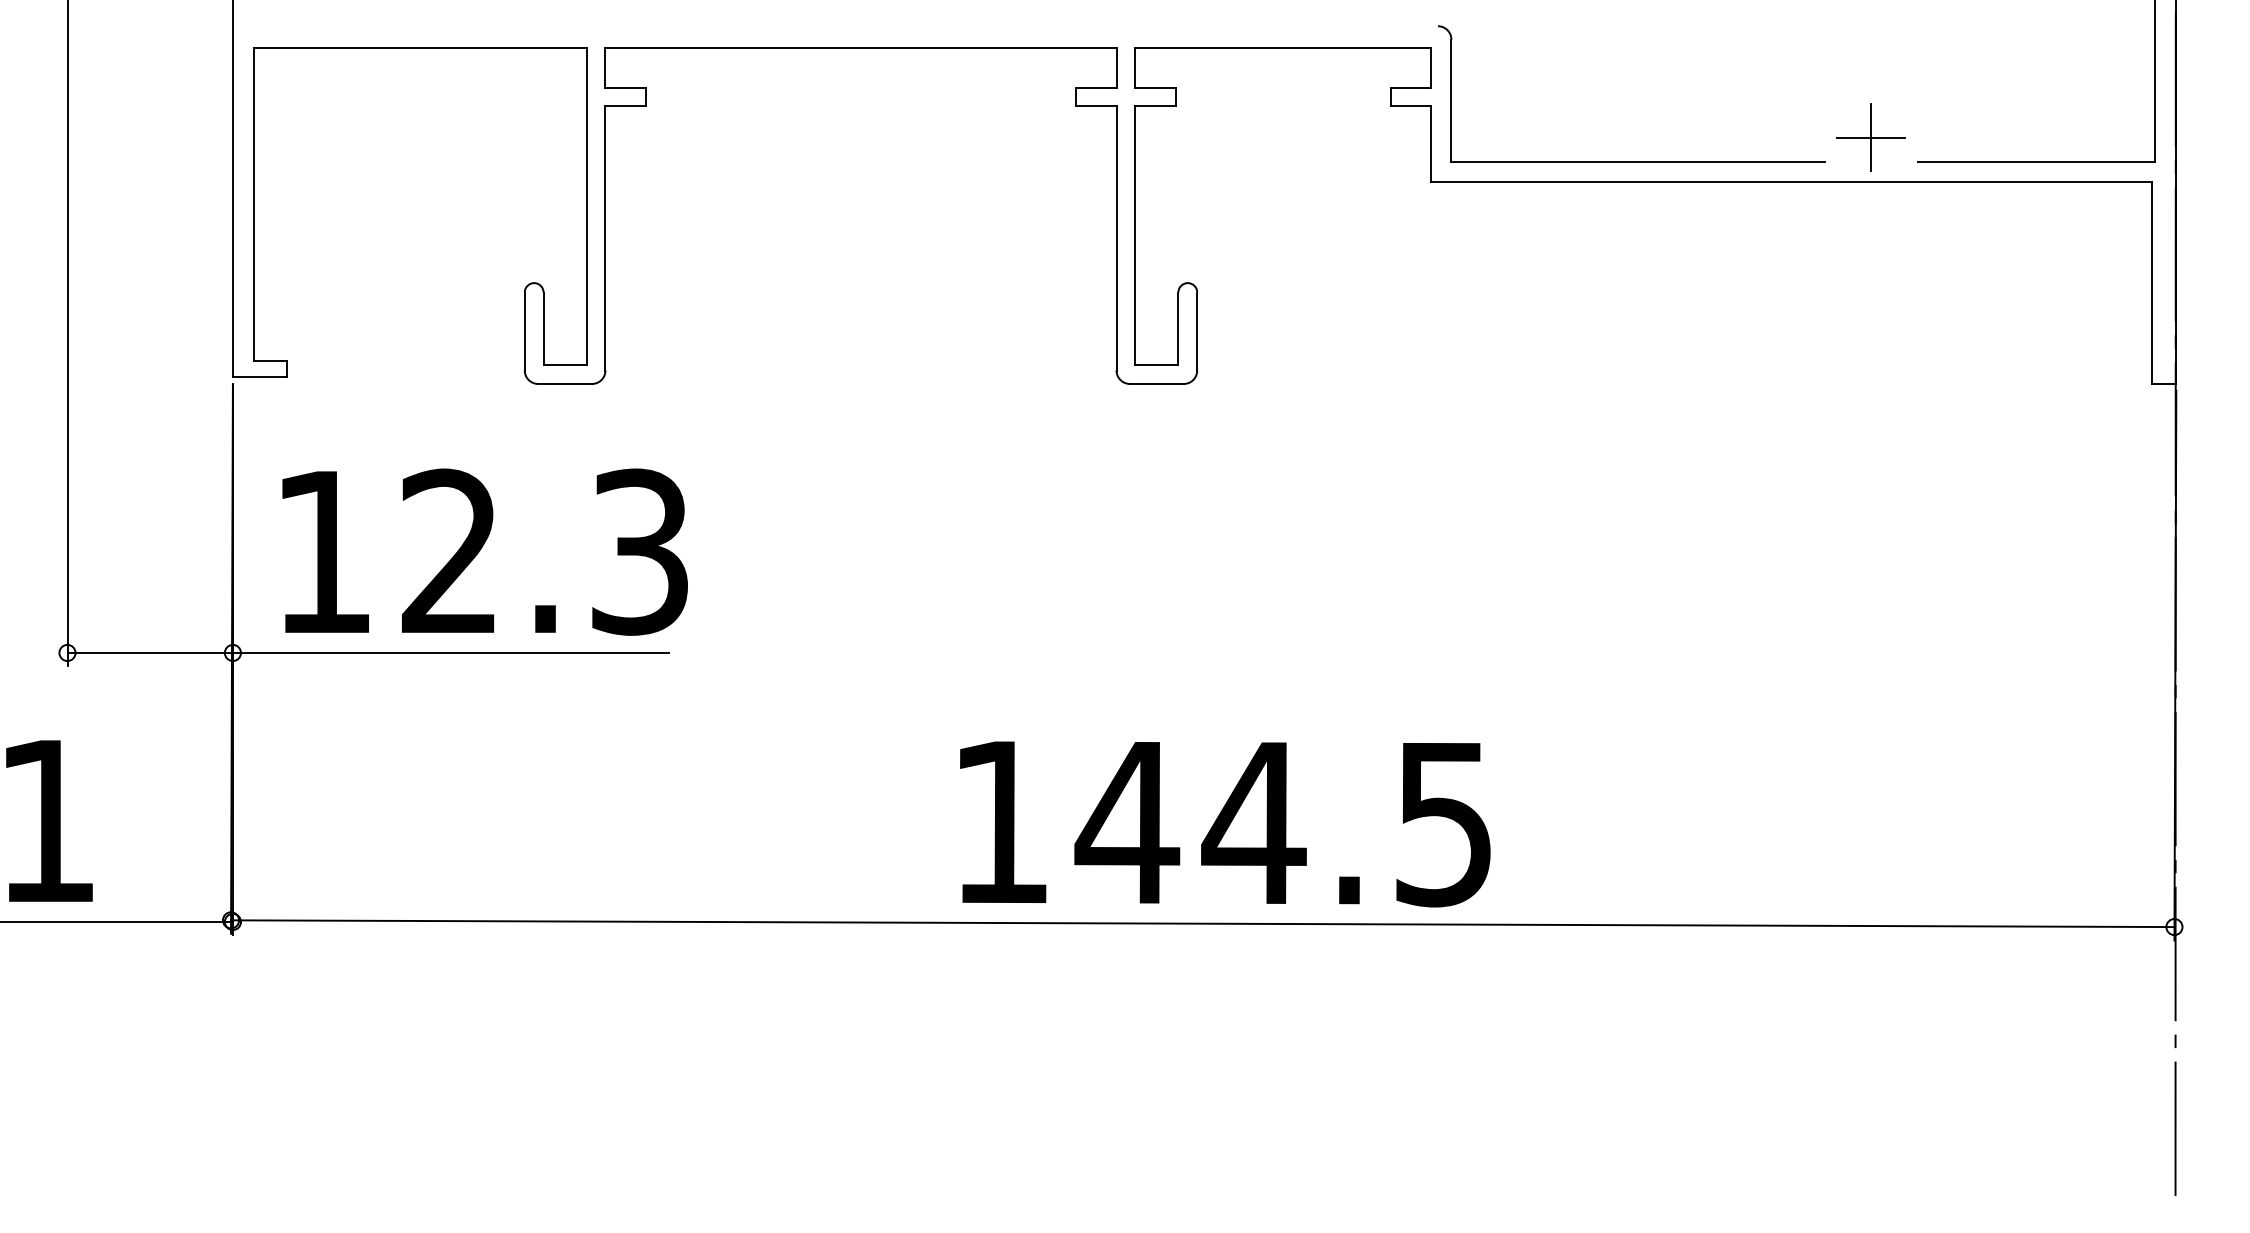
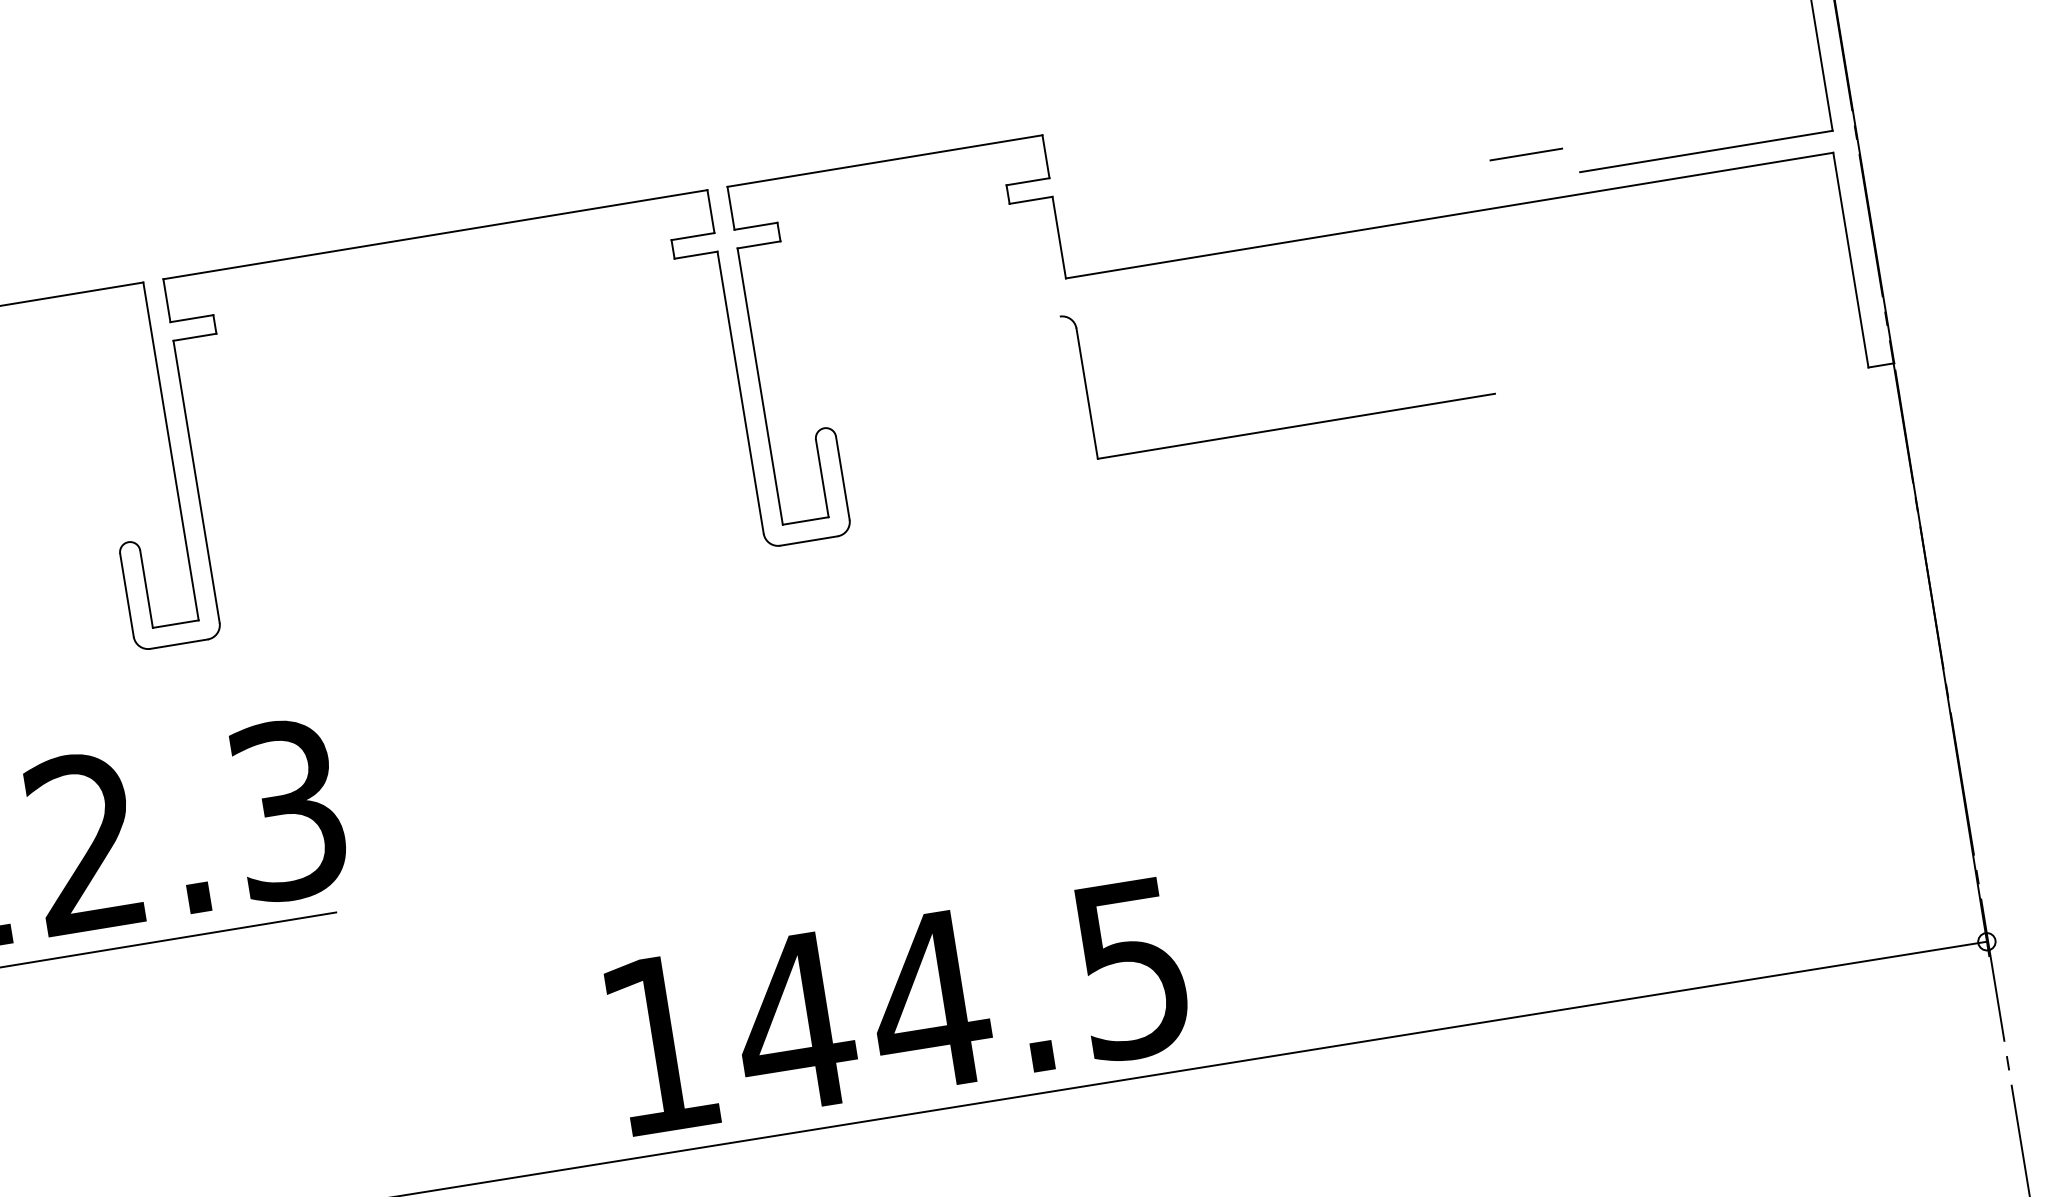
line: (1871, 137) -> (1526, 154), removed
part: (1631, 161) -> (1289, 426), moved
text: (1225, 824) -> (899, 1007), moved

